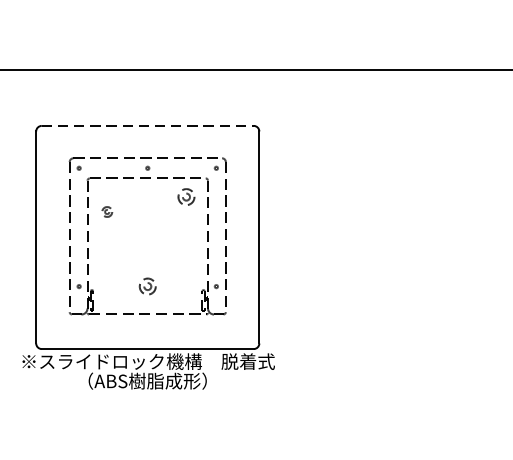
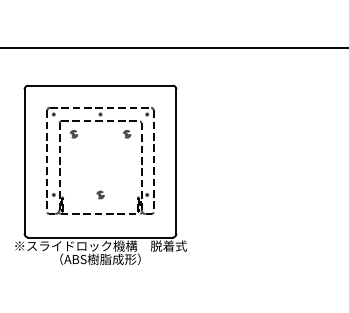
line: (149, 125) -> (101, 85), dashed -> solid
part: (187, 197) -> (127, 134), size x0.62
part: (108, 212) -> (74, 134), moved
part: (147, 285) -> (100, 194), size x0.62

